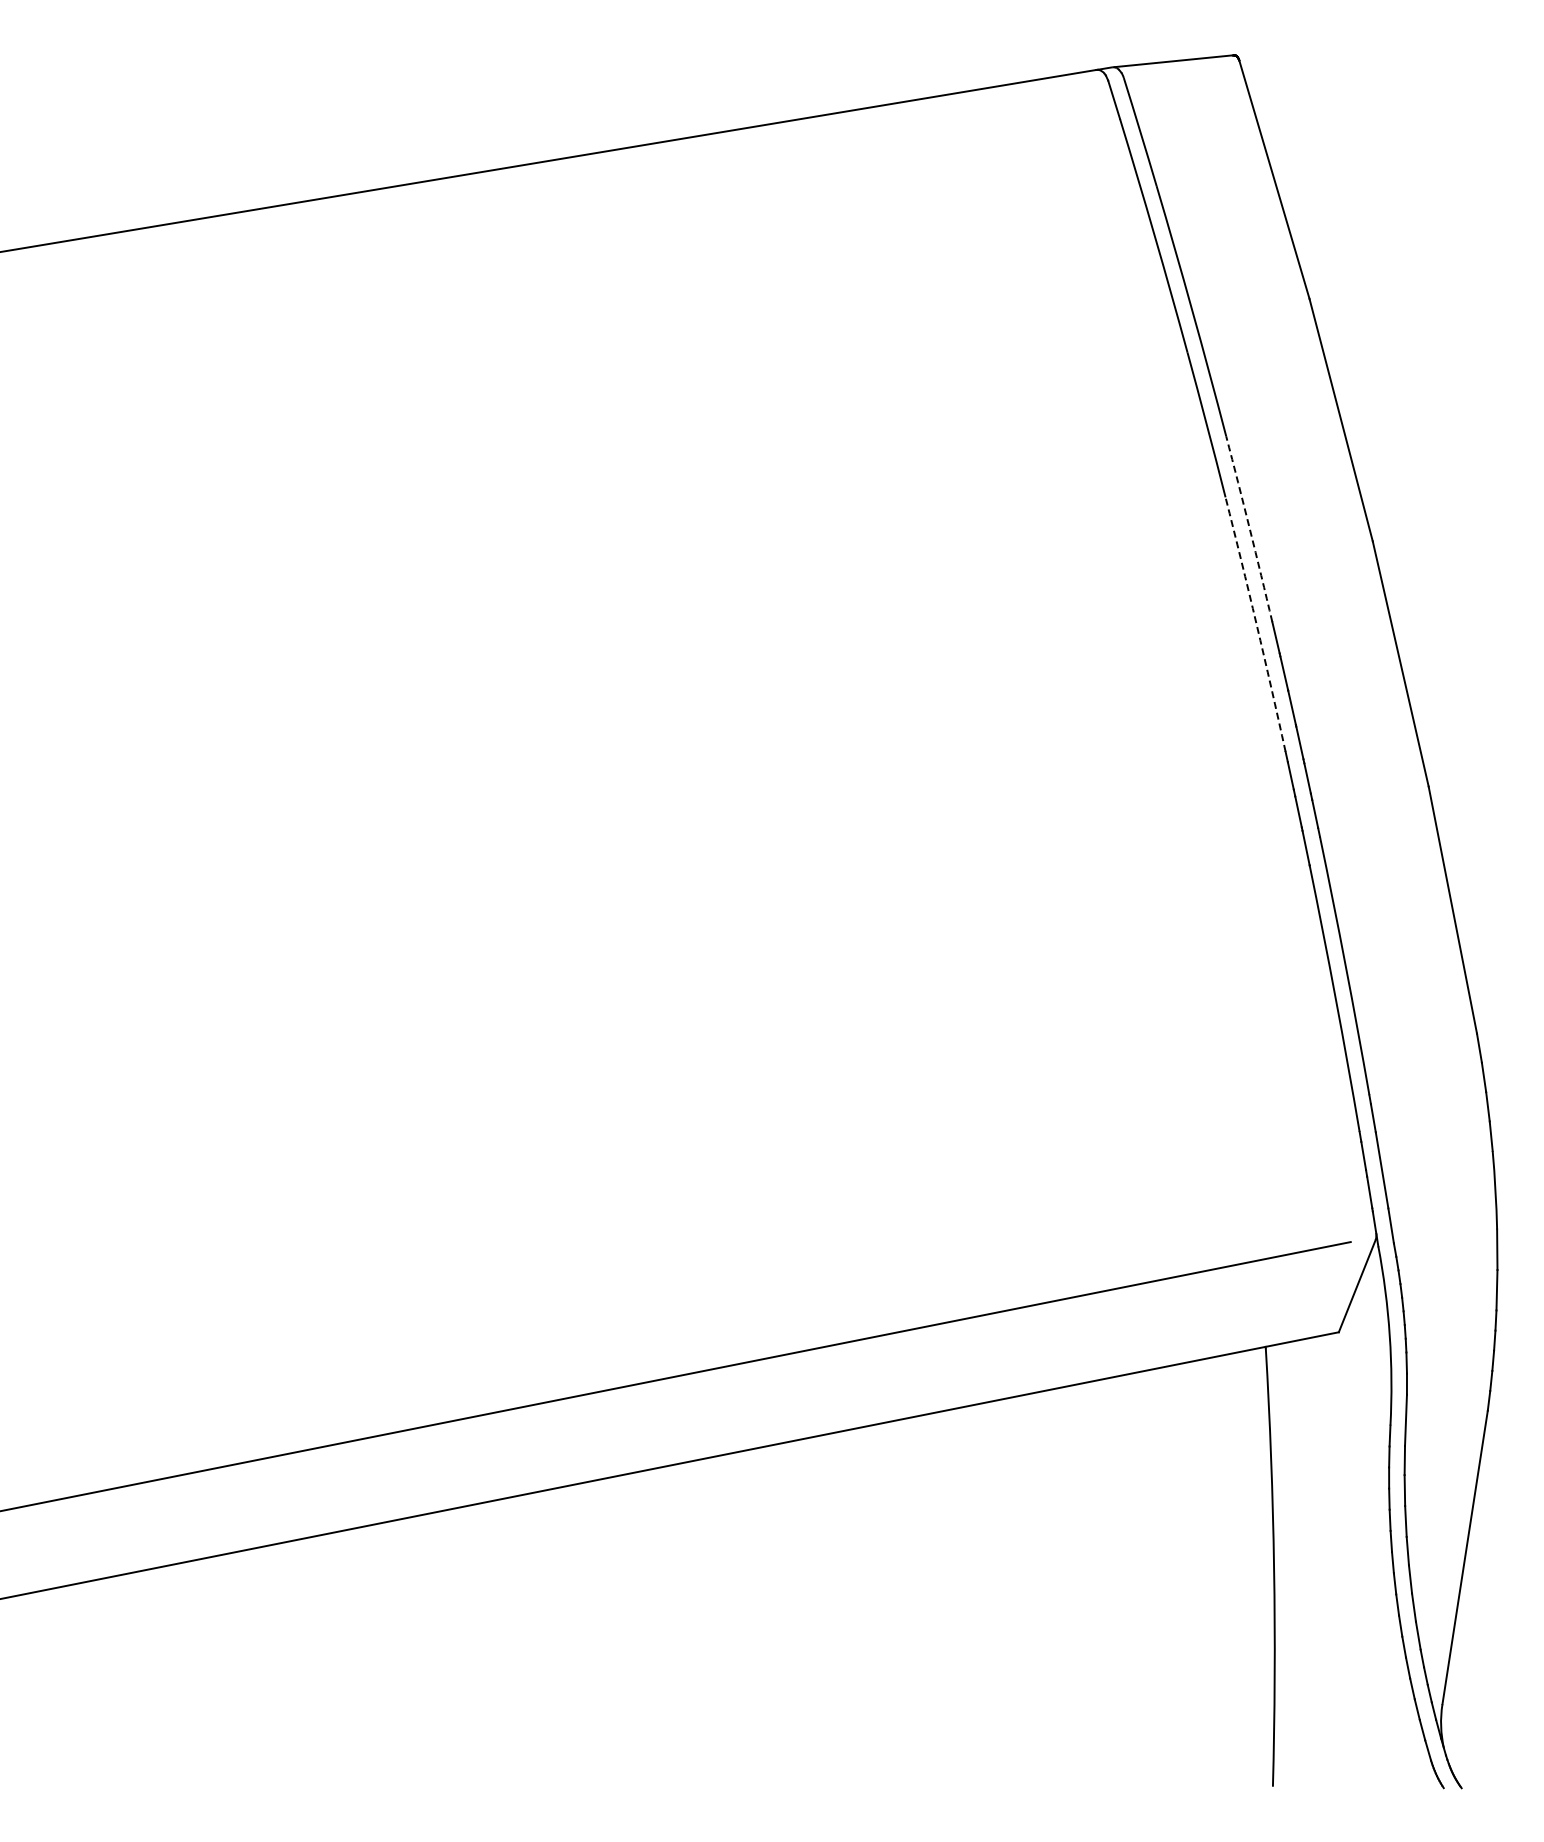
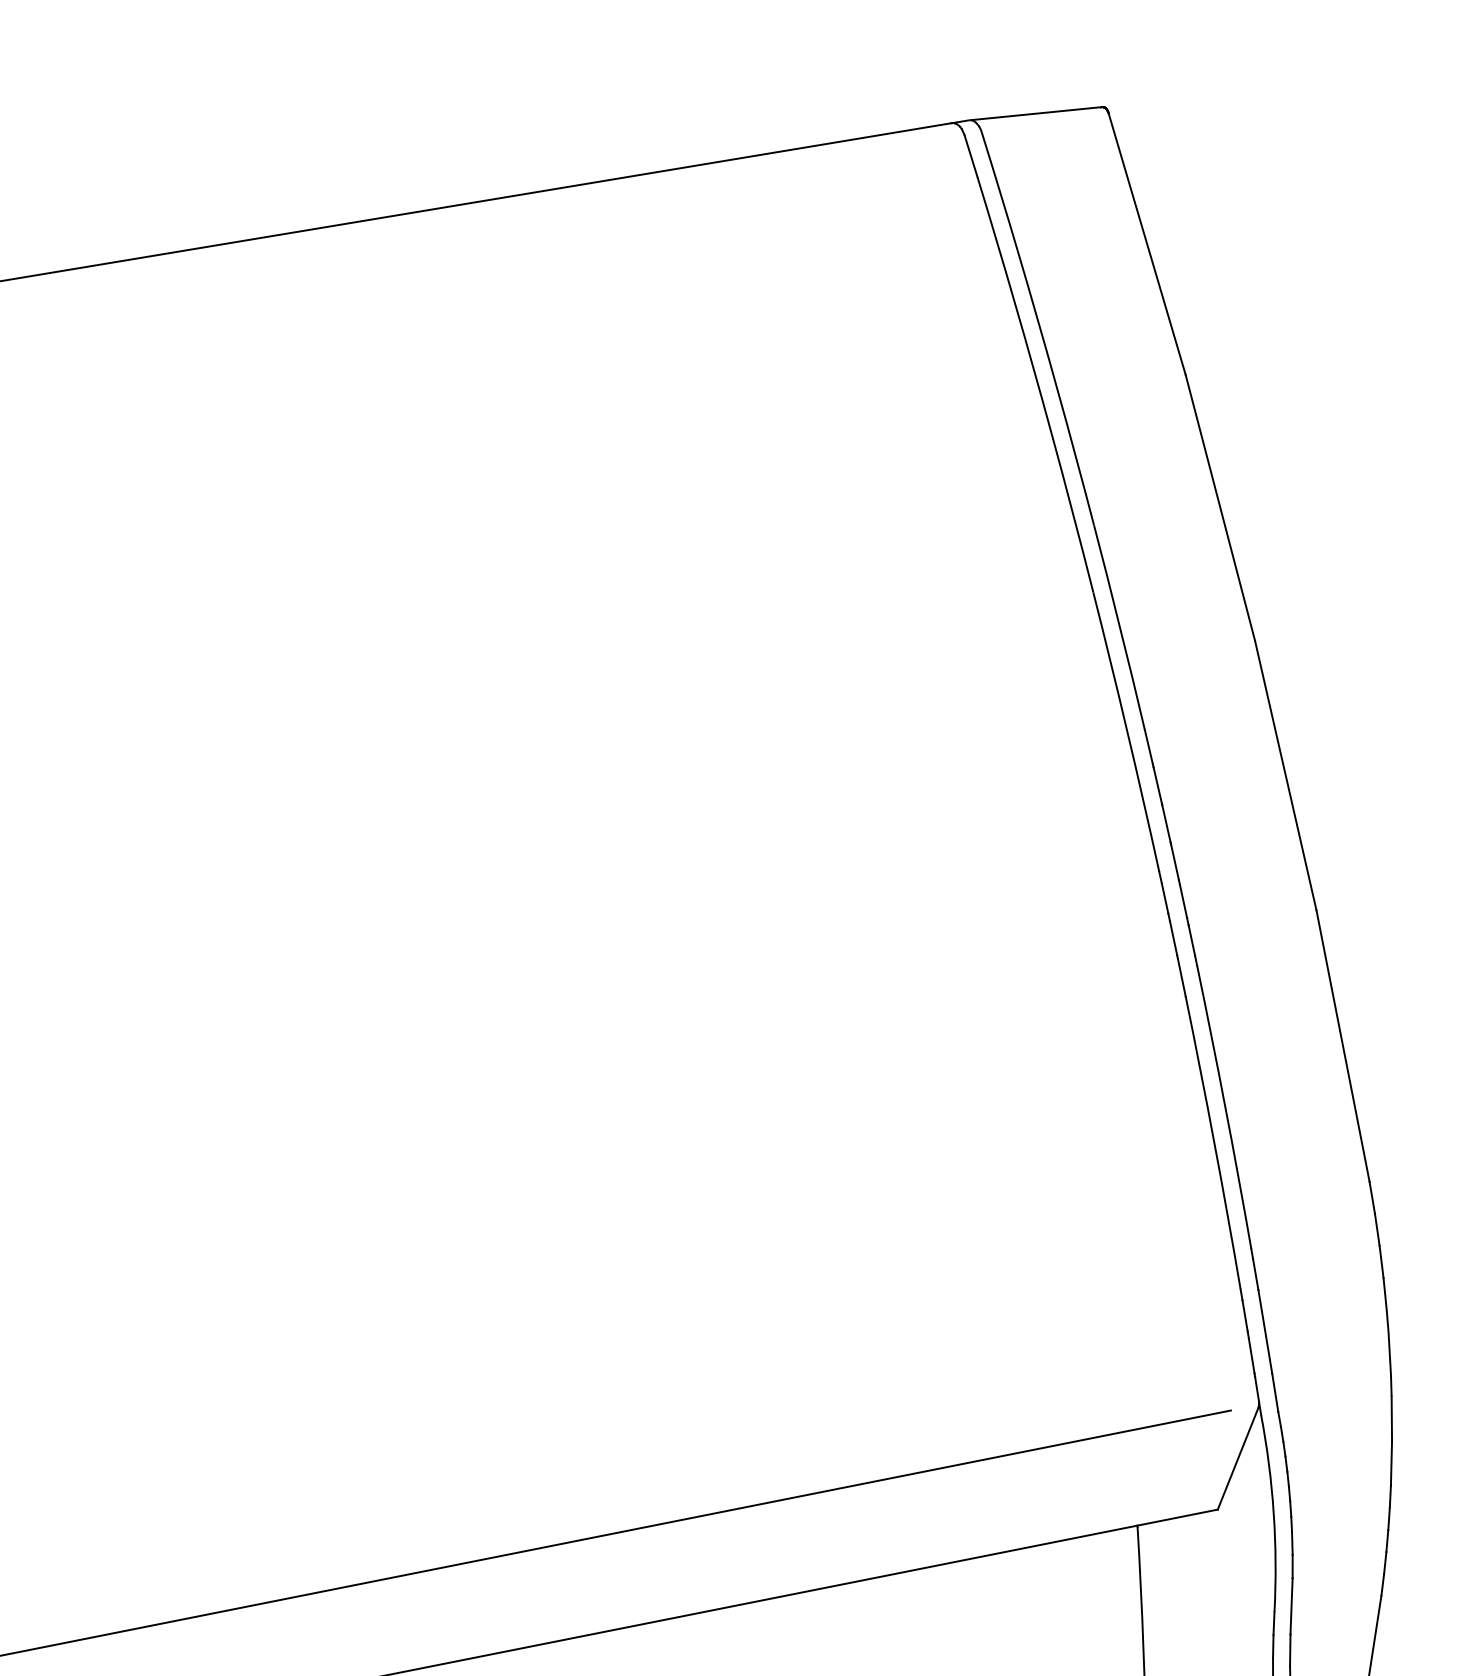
arc: (1249, 529) -> (1119, 627), dashed -> solid
arc: (1256, 624) -> (1127, 732), dashed -> solid

